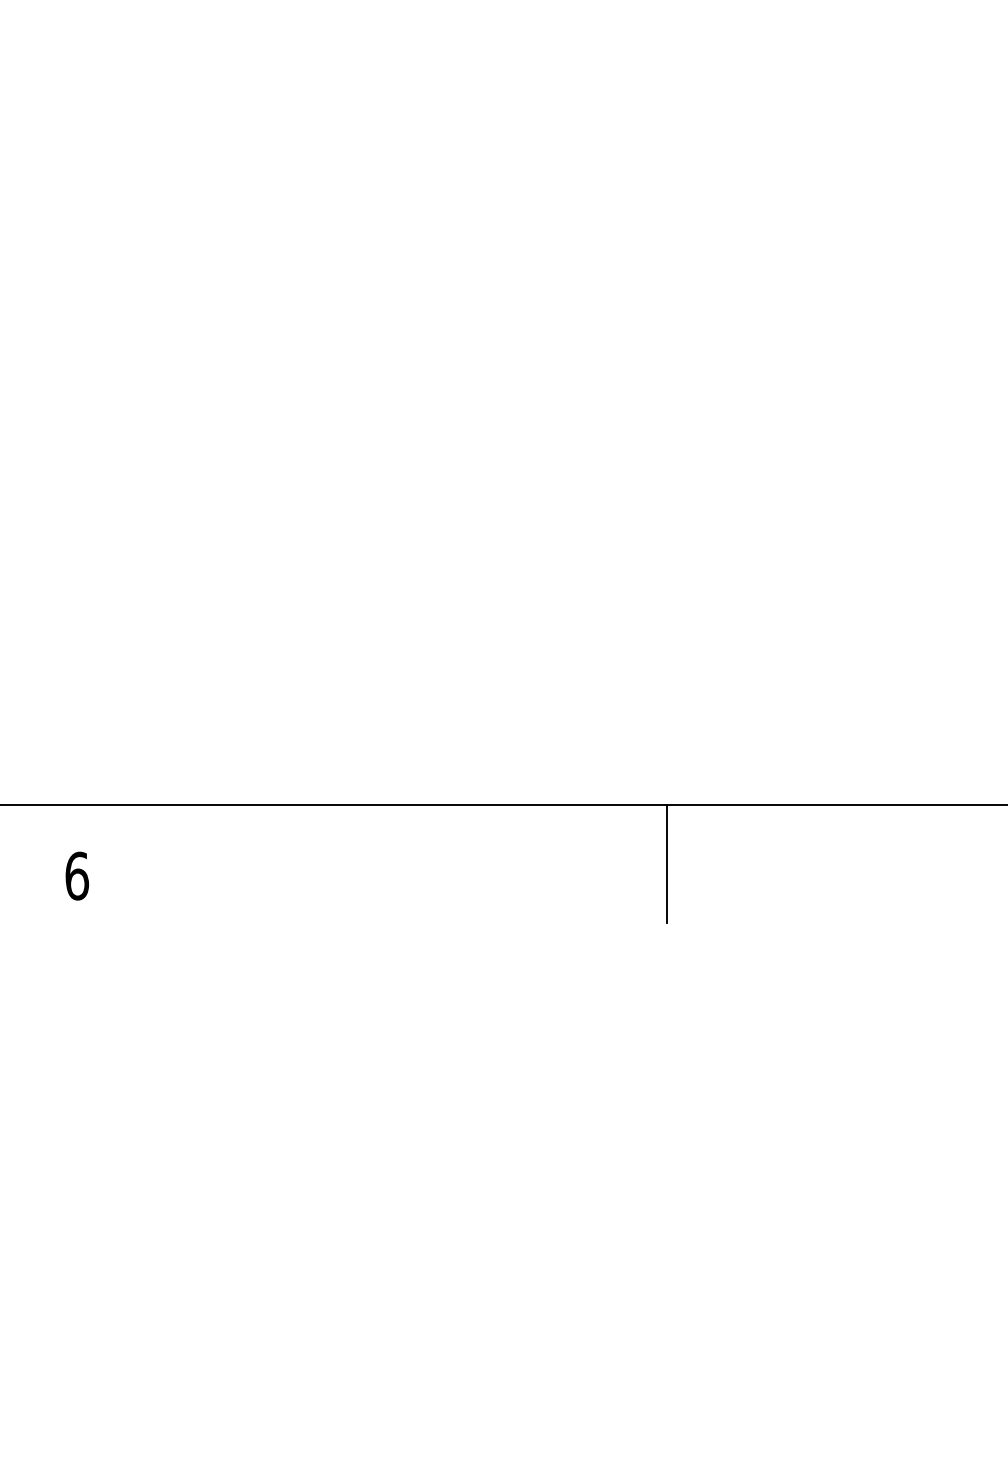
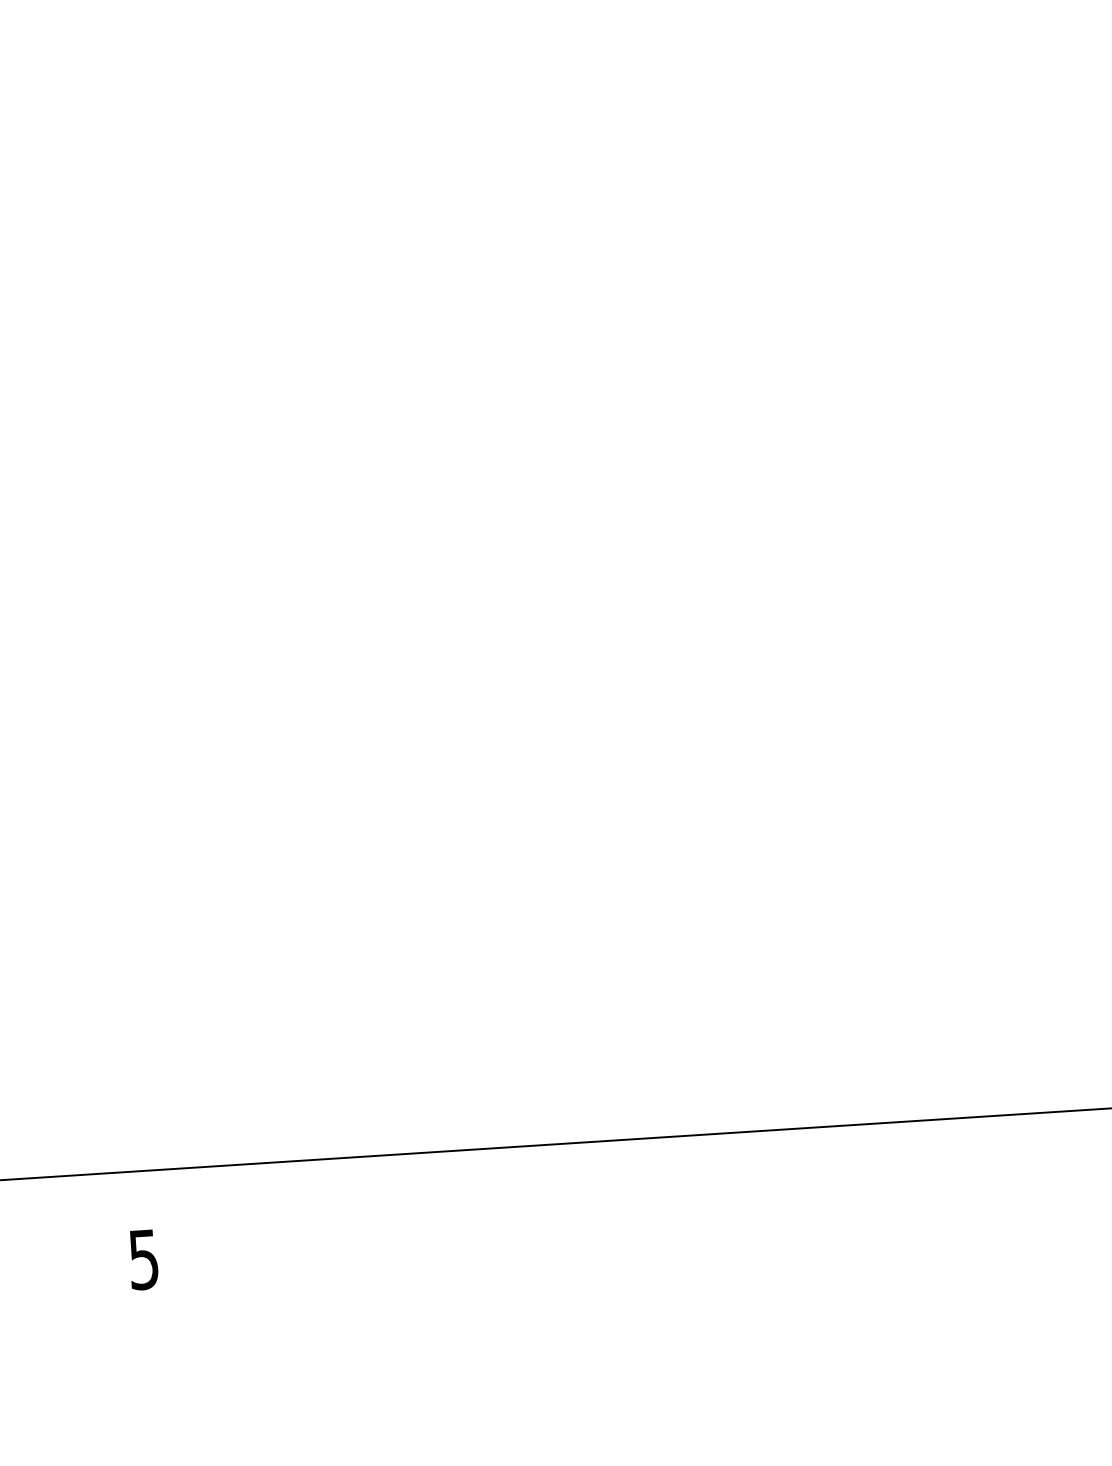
line: (667, 864) -> (879, 1197), removed
text: (77, 875) -> (144, 1258), 6 -> 5

